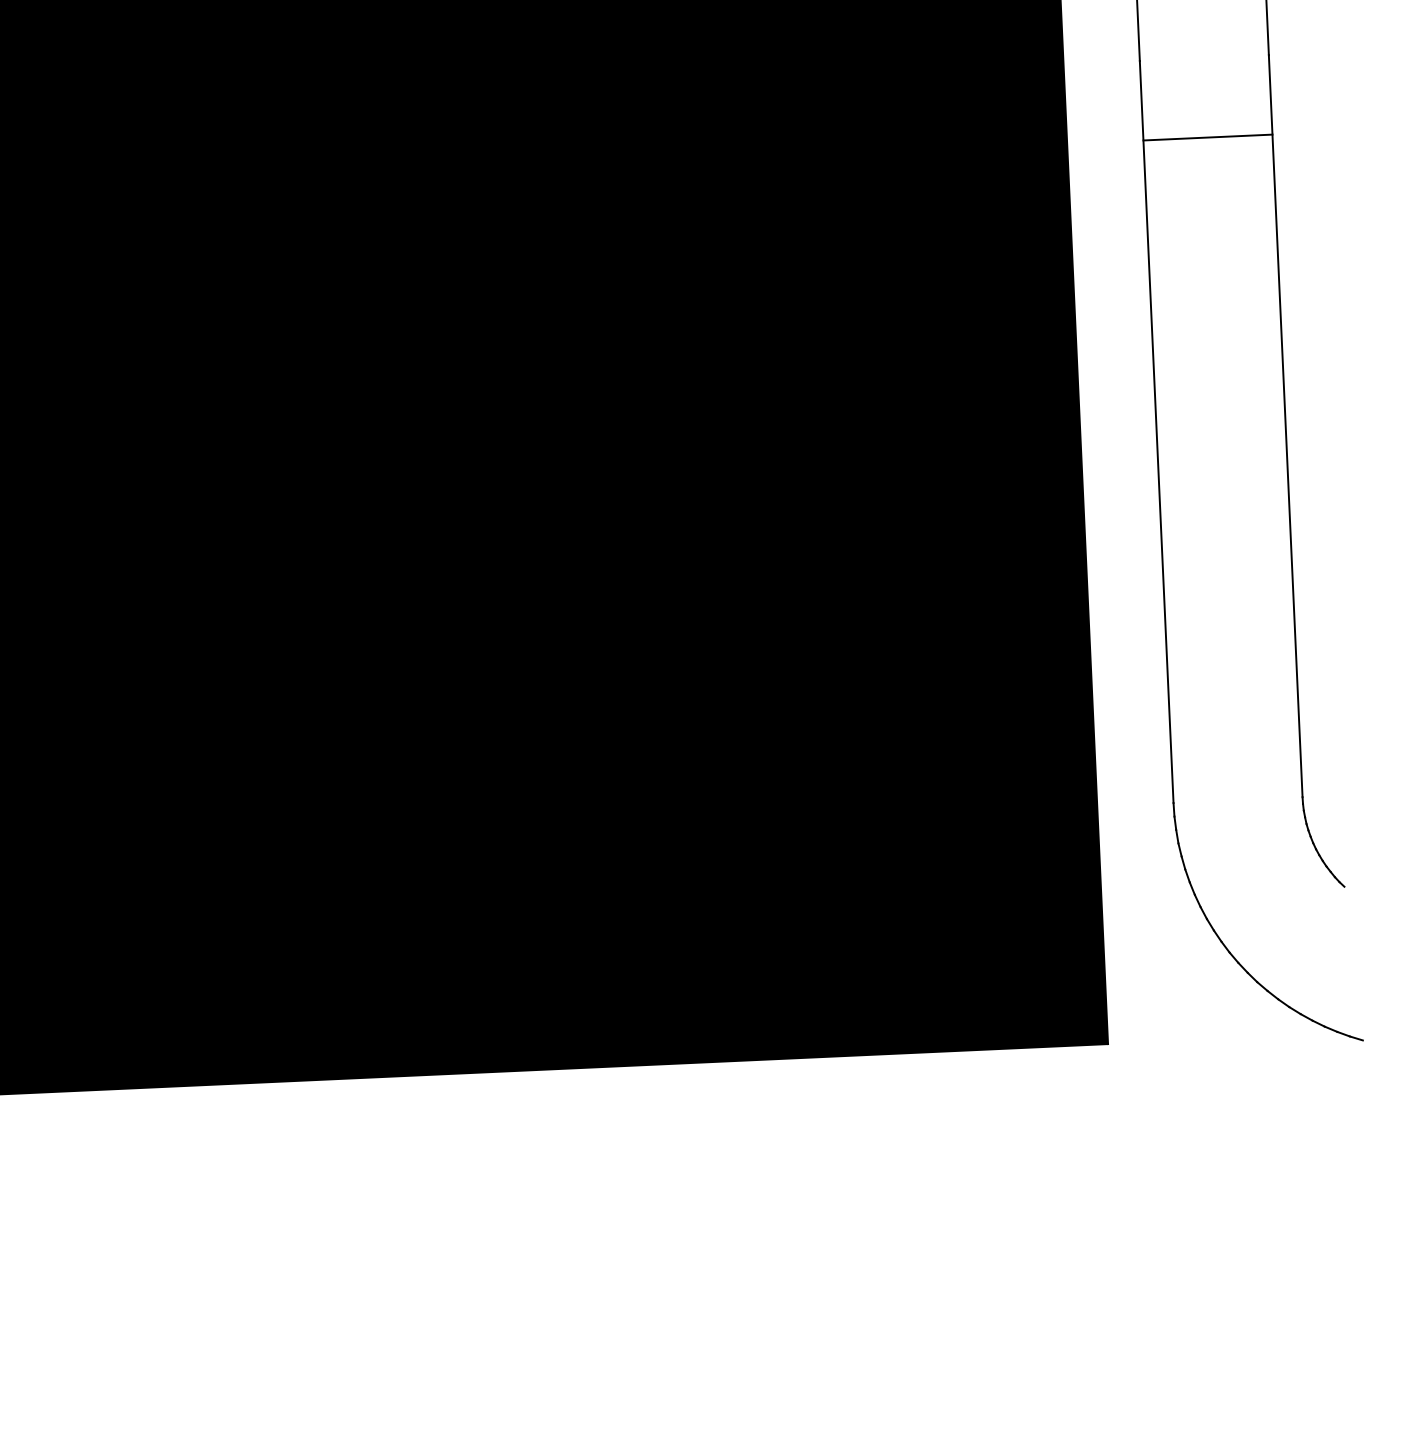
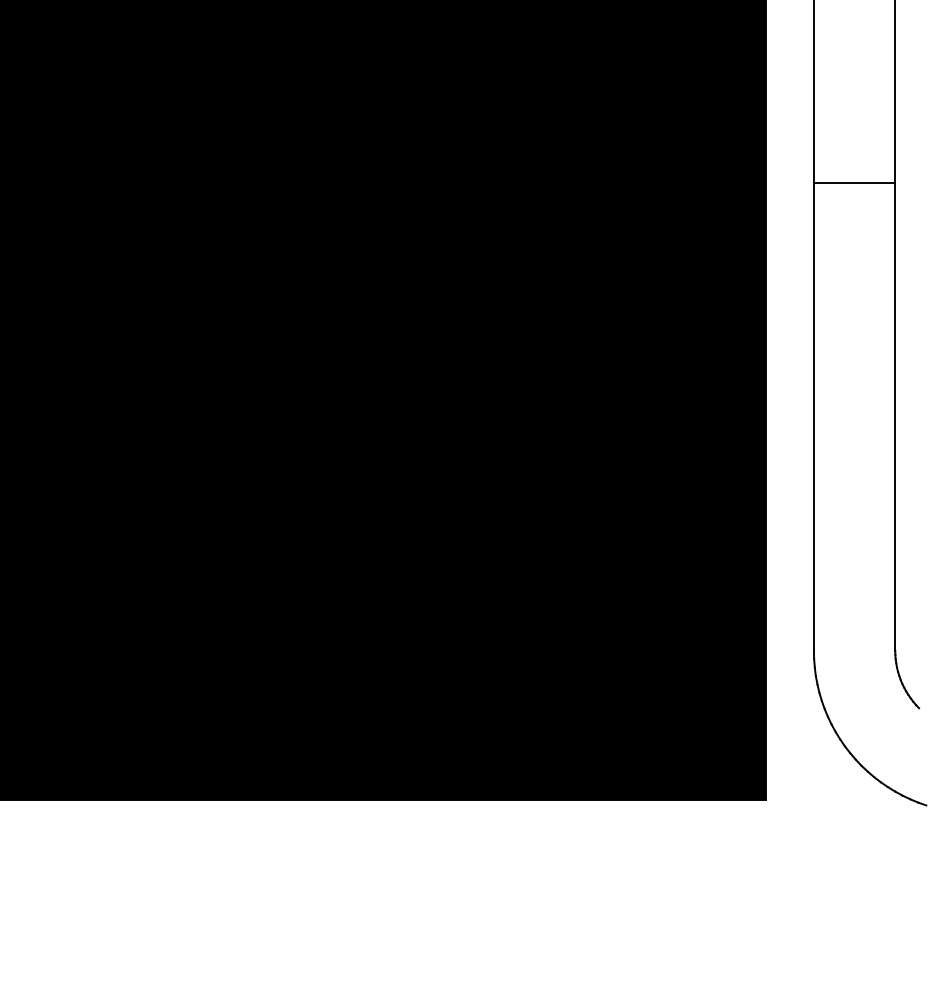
line: (1207, 136) -> (854, 182), moved

